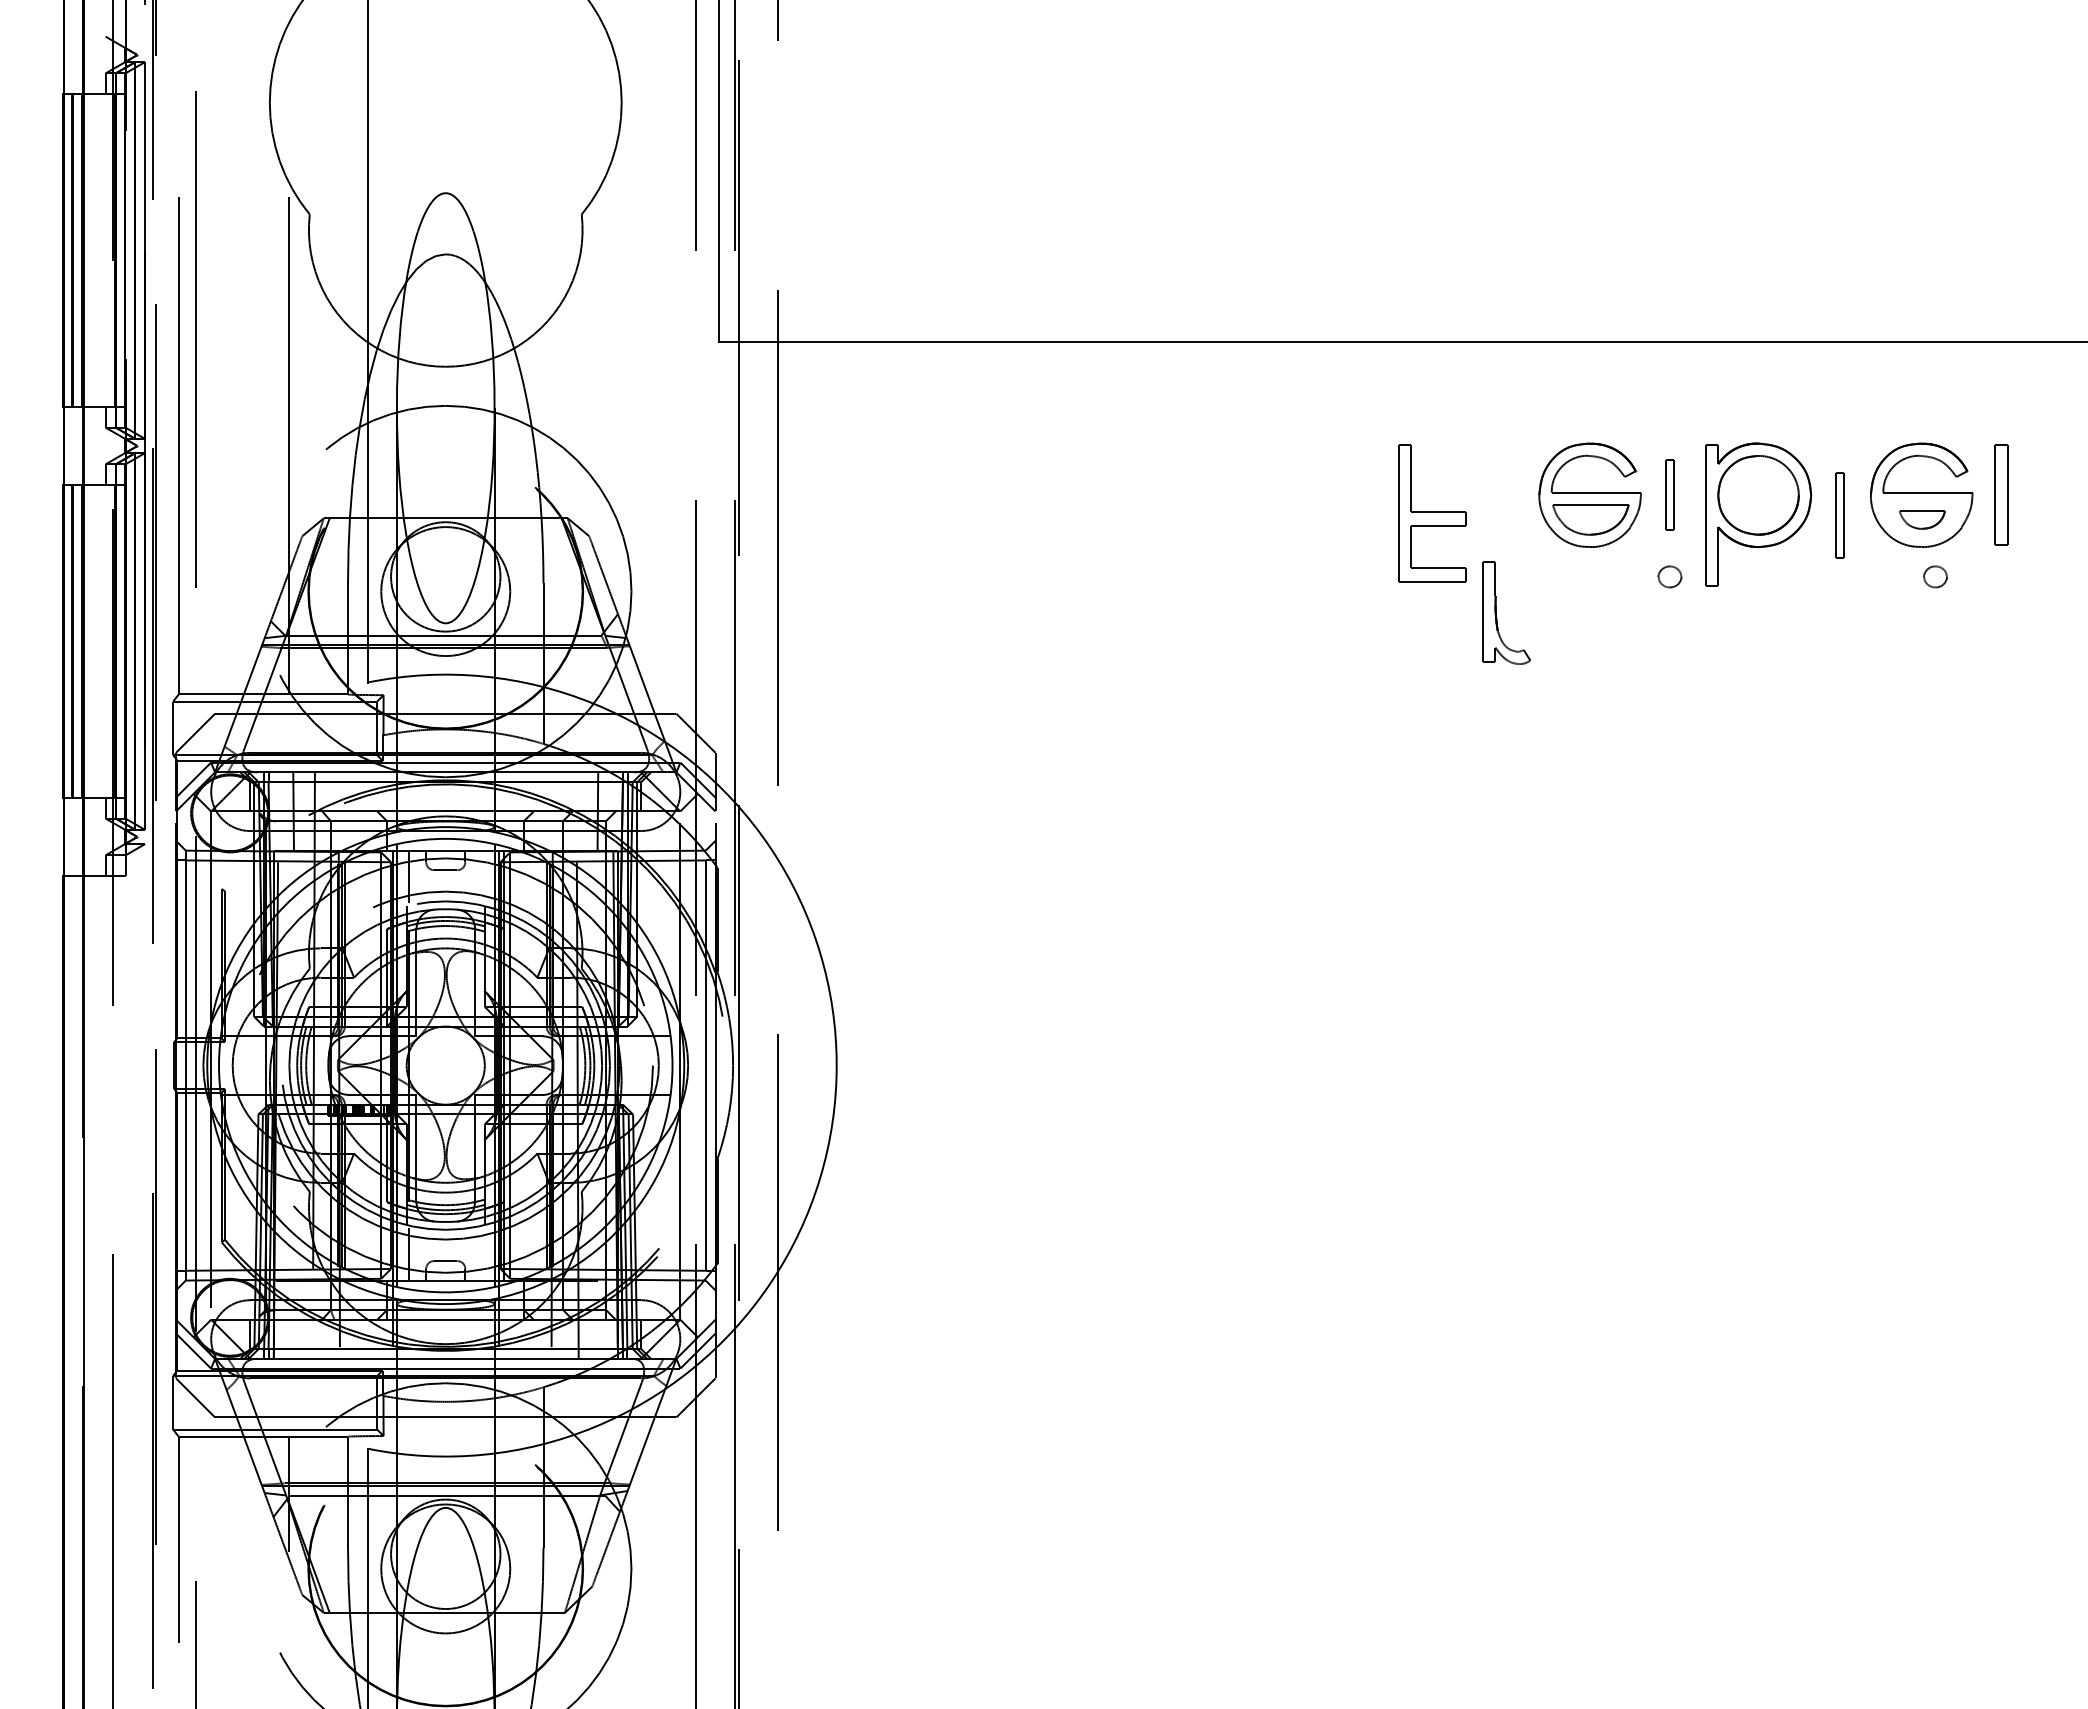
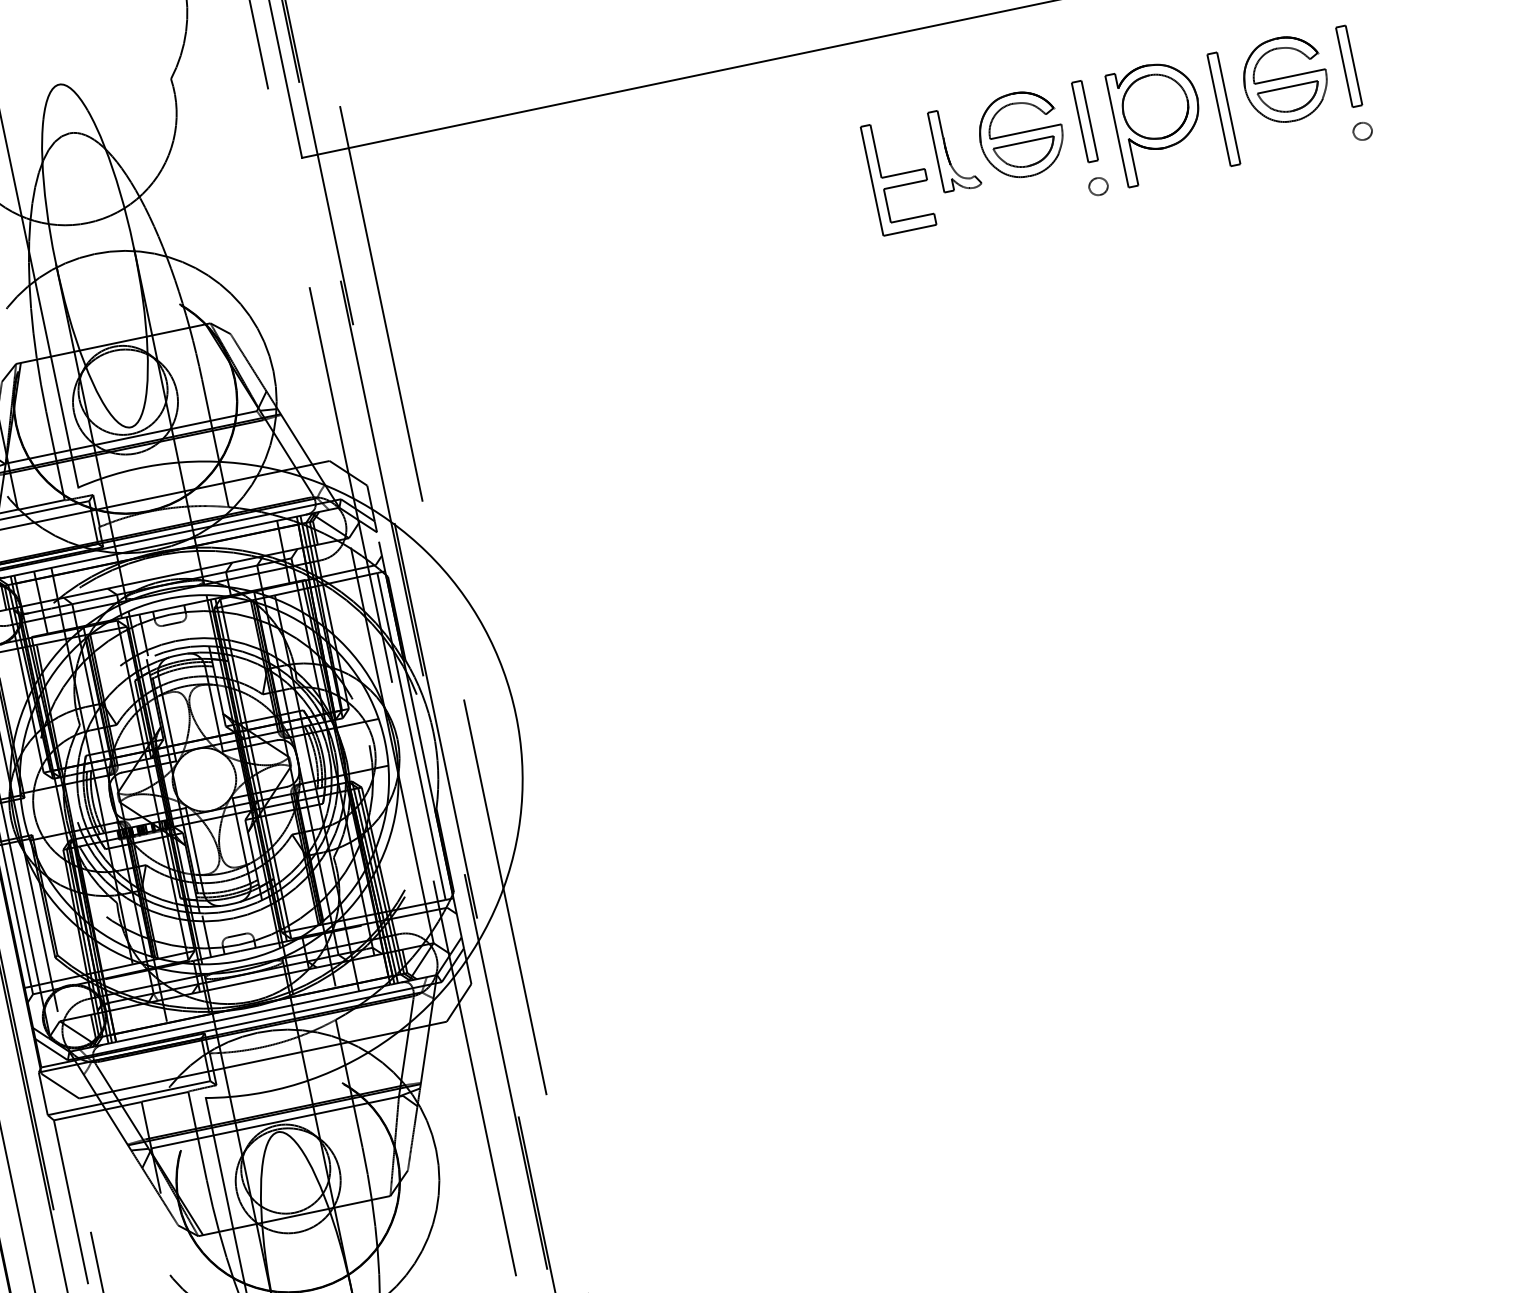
part: (1669, 494) -> (1084, 121), size x1.43
part: (1839, 515) -> (1223, 109), size x1.67
part: (1922, 519) -> (1290, 98), size x1.67
part: (1935, 576) -> (1362, 131), moved
part: (1496, 612) -> (946, 150), moved

